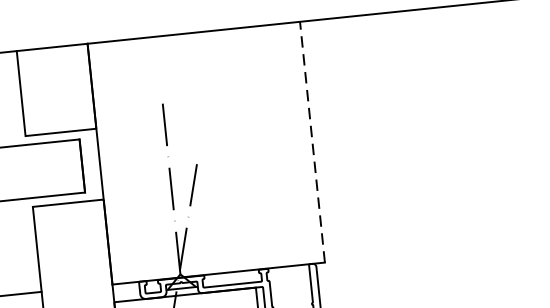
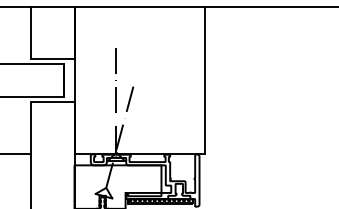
line: (311, 142) -> (204, 80), dashed -> solid

